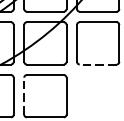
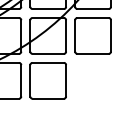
line: (98, 64) -> (93, 53), dashed -> solid
line: (24, 95) -> (30, 80), dashed -> solid

